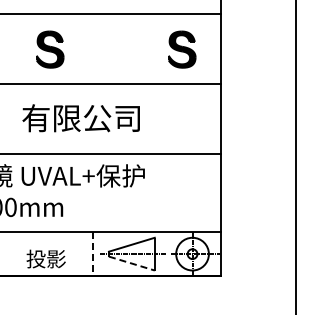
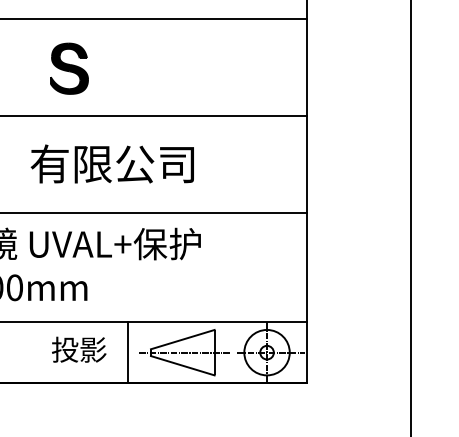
part: (182, 49) -> (253, 68), removed
line: (92, 254) -> (128, 353), dashed -> solid
text: (45, 258) -> (78, 348), moved
line: (131, 263) -> (182, 365), dashed -> solid

